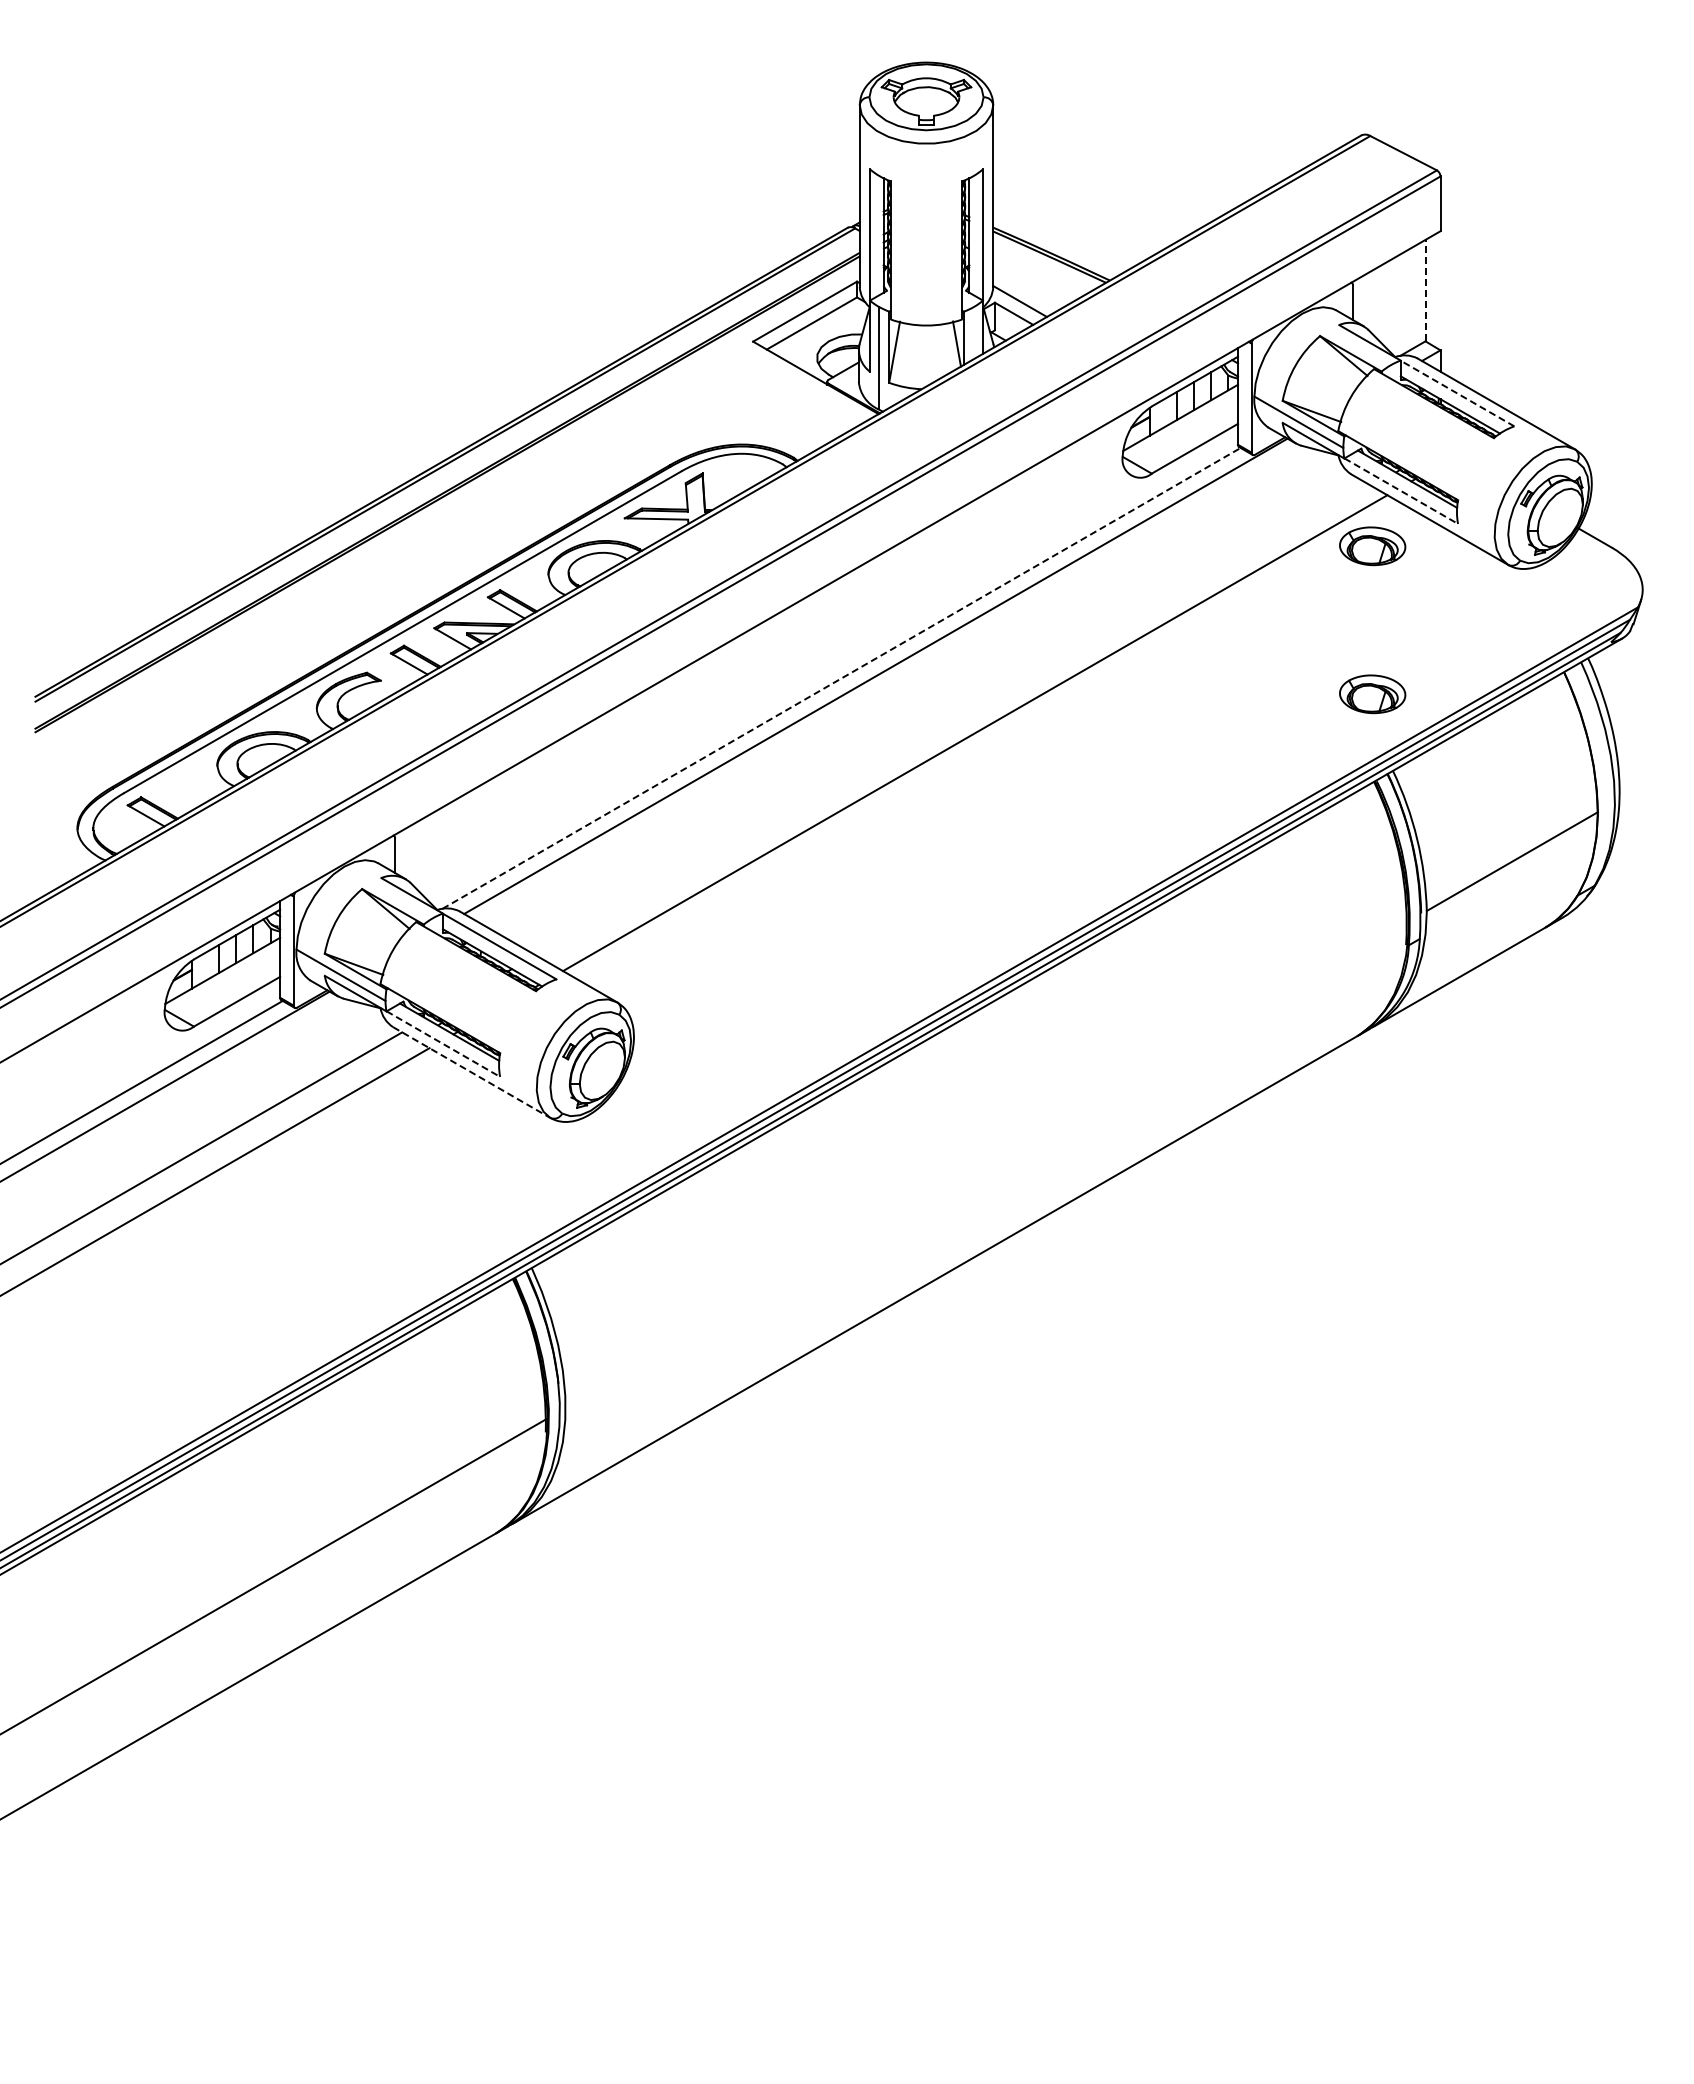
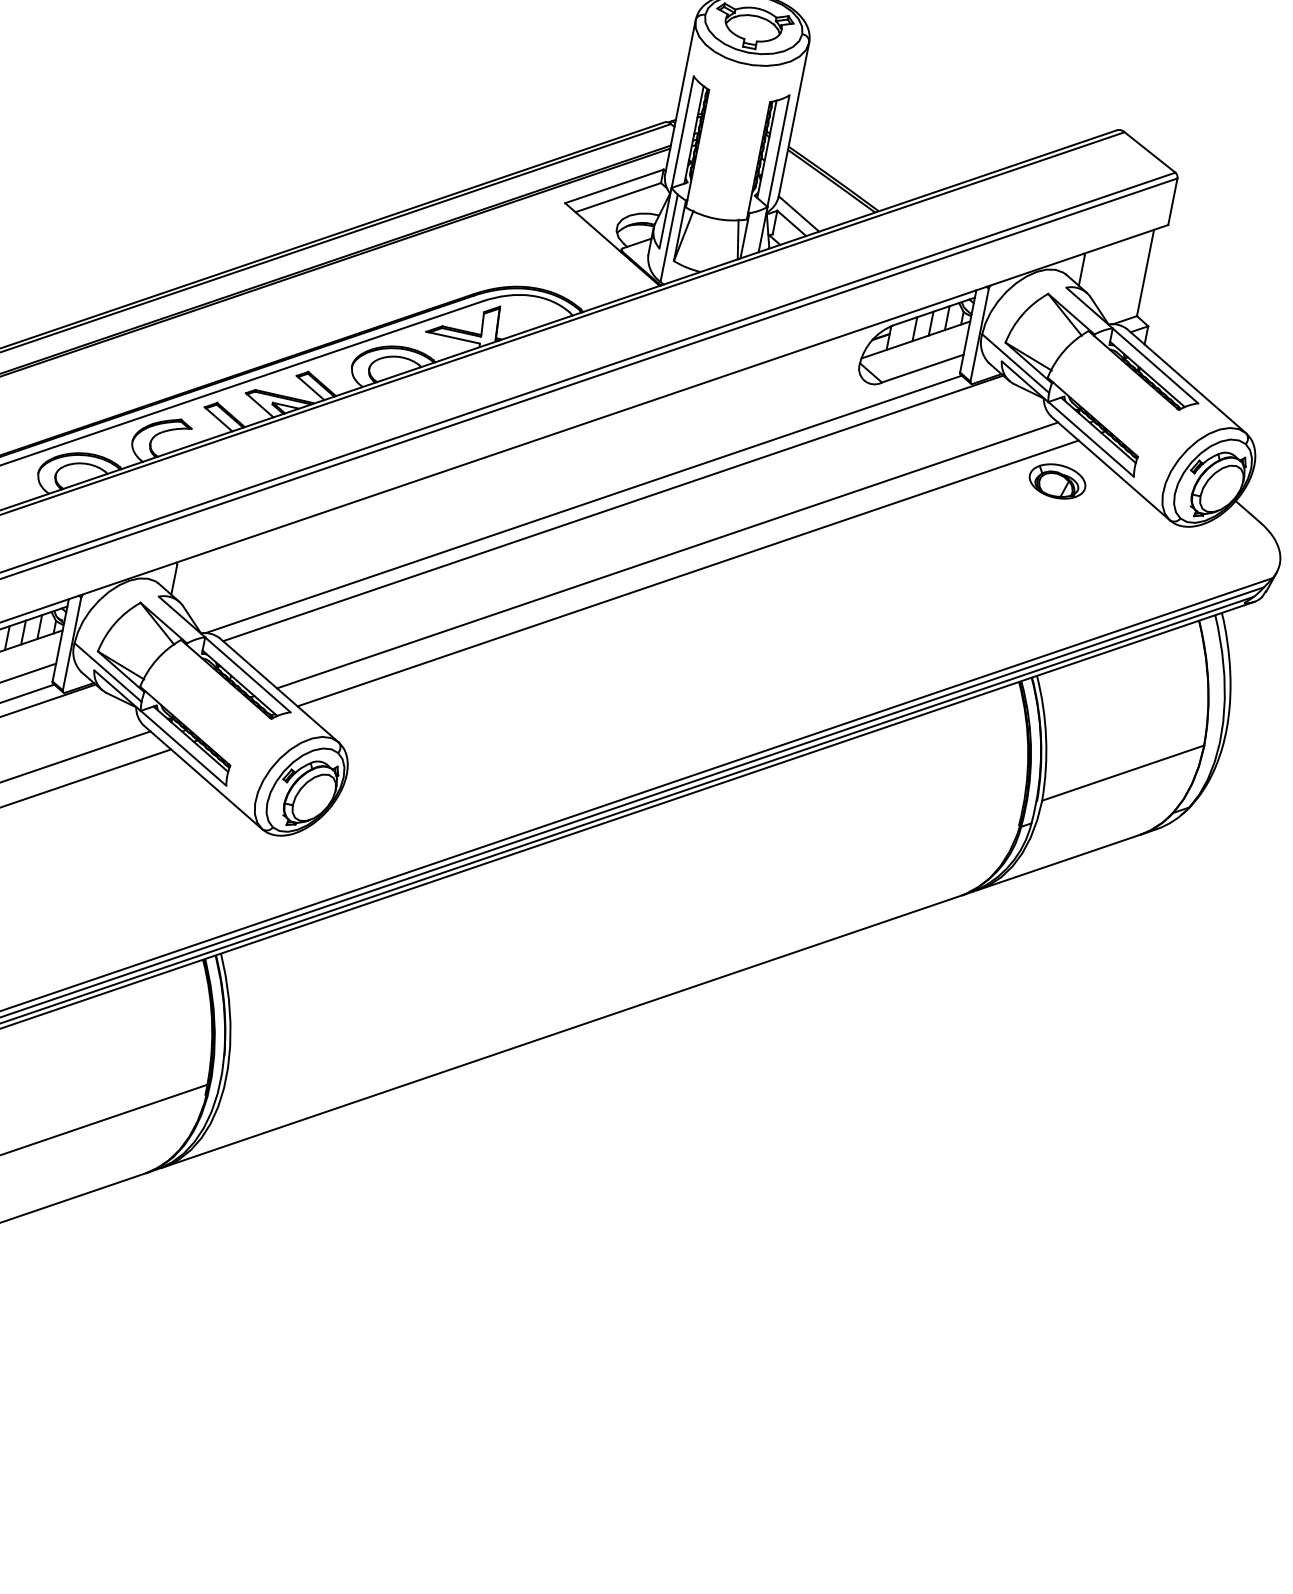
line: (1425, 290) -> (1145, 272), dashed -> solid
line: (1457, 393) -> (1155, 365), dashed -> solid
line: (1401, 491) -> (1091, 439), dashed -> solid
line: (841, 678) -> (583, 504), dashed -> solid
part: (1372, 694) -> (1032, 607), removed
line: (947, 717) -> (667, 555), added
line: (443, 1044) -> (183, 748), dashed -> solid
line: (471, 1072) -> (202, 777), dashed -> solid

